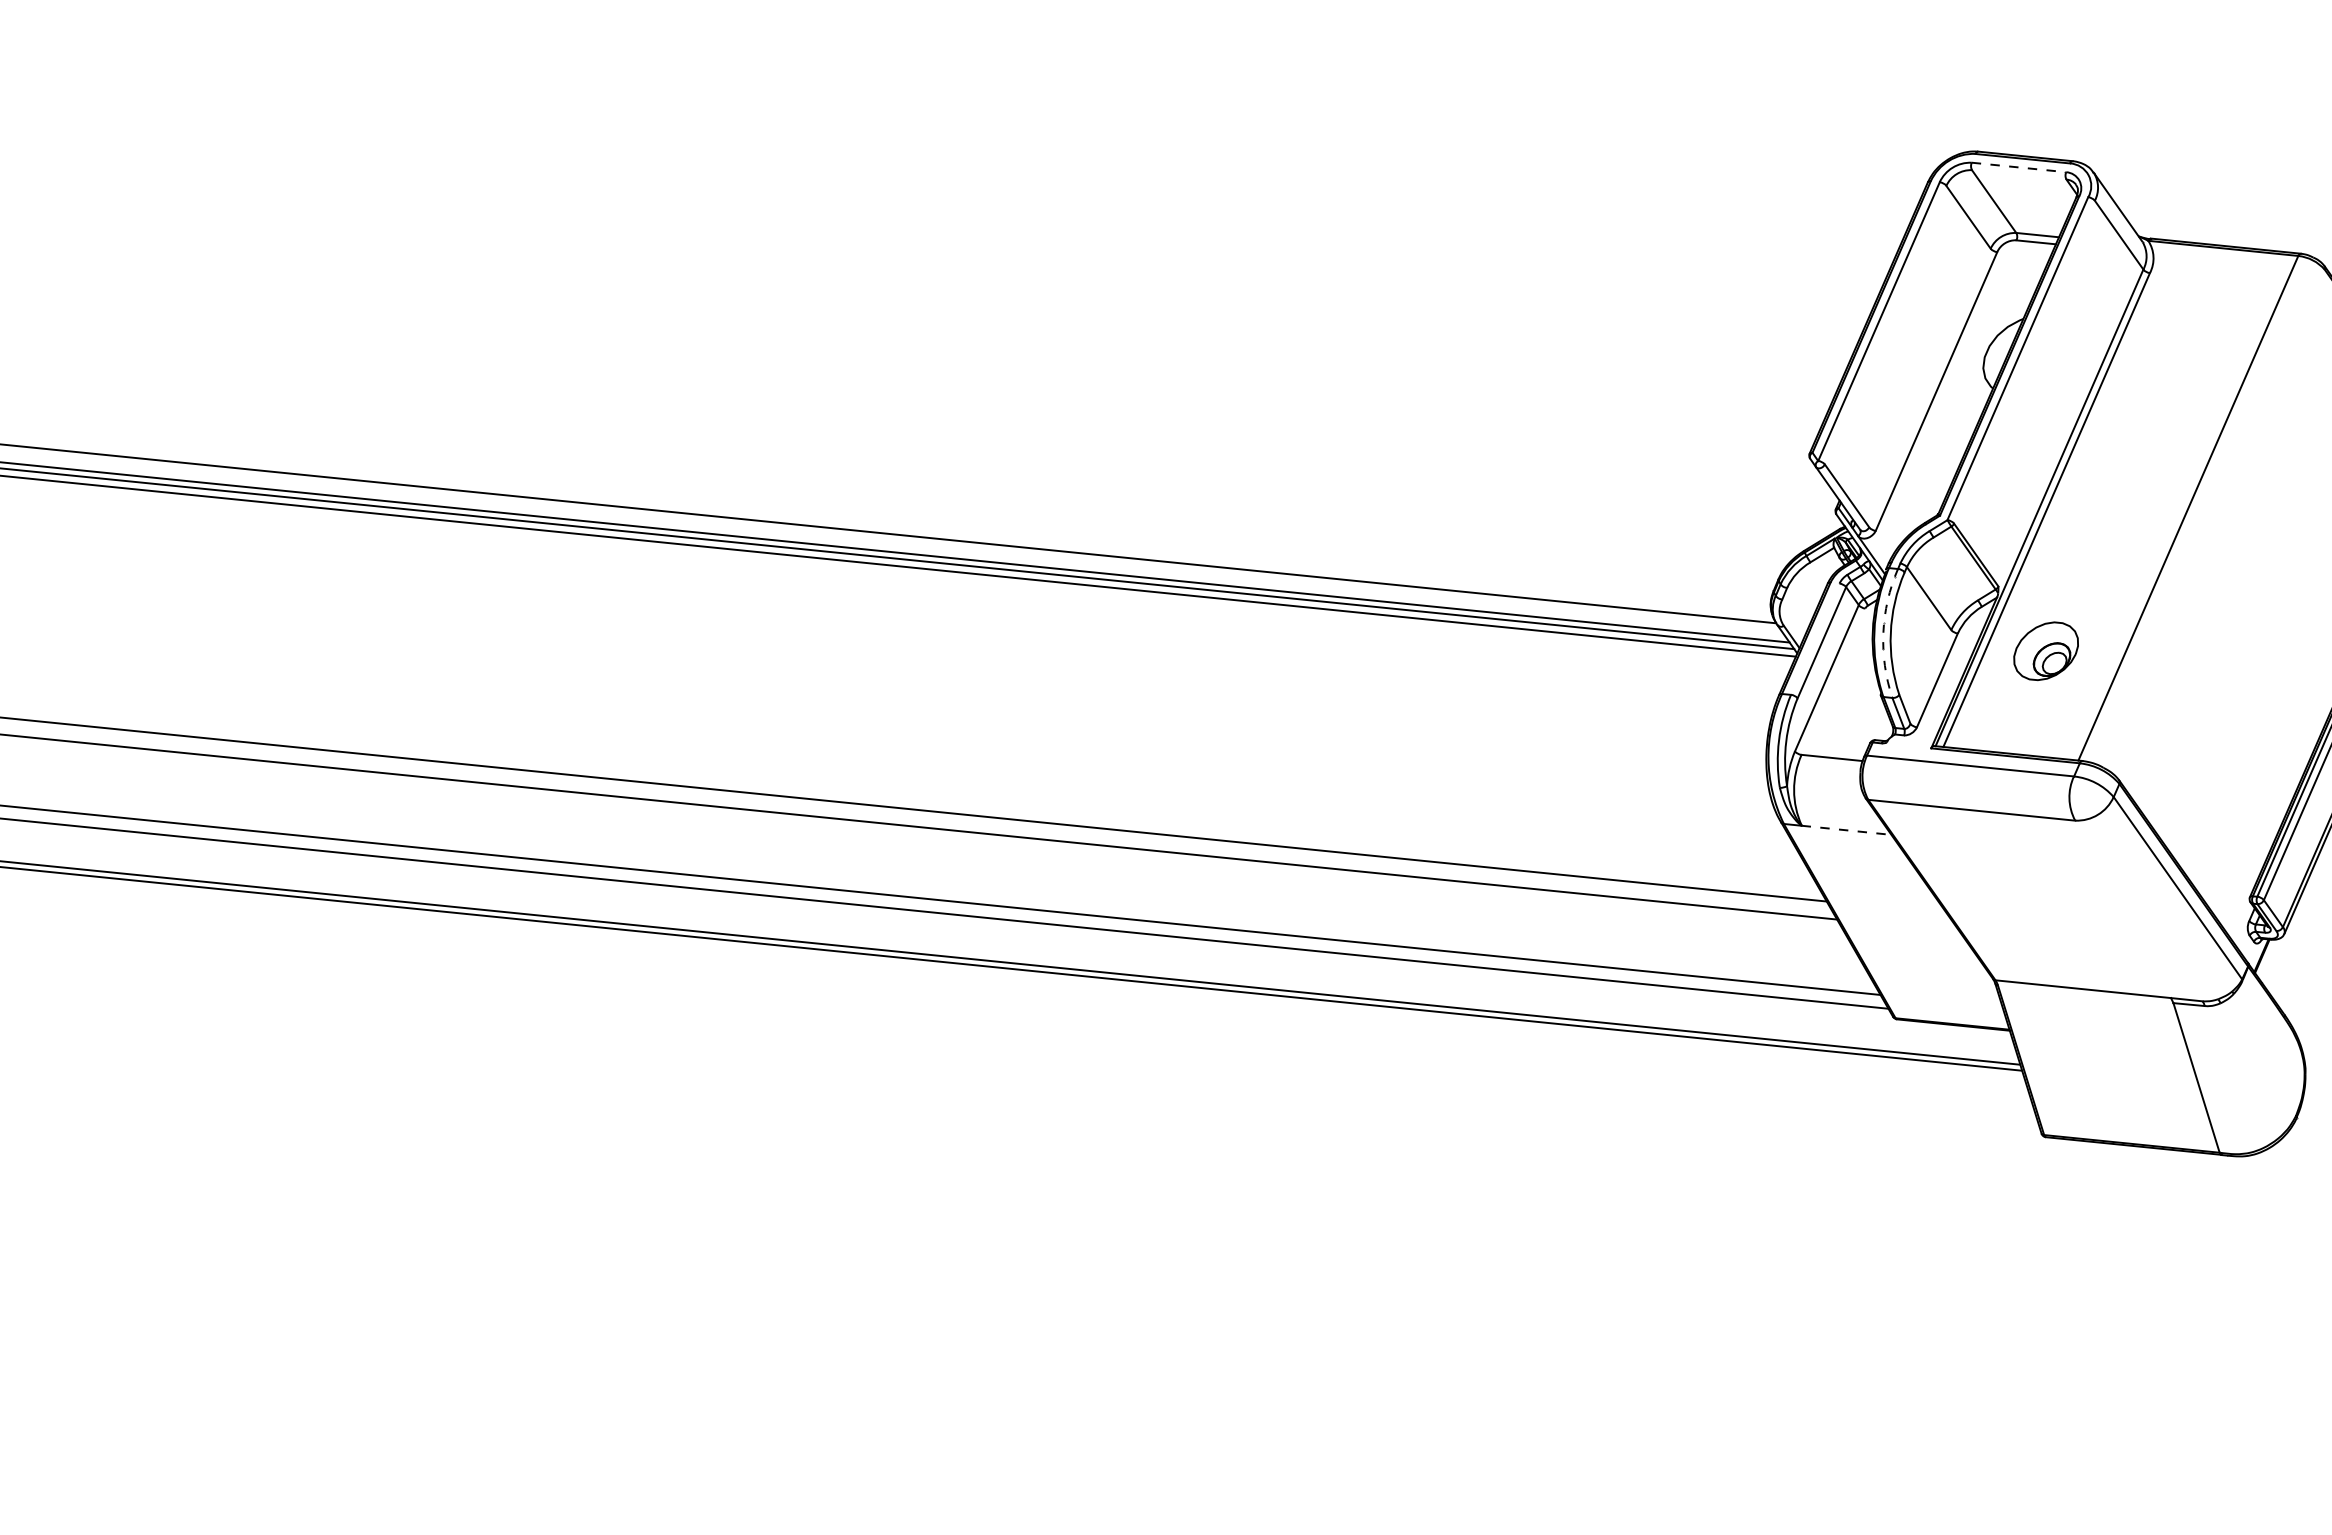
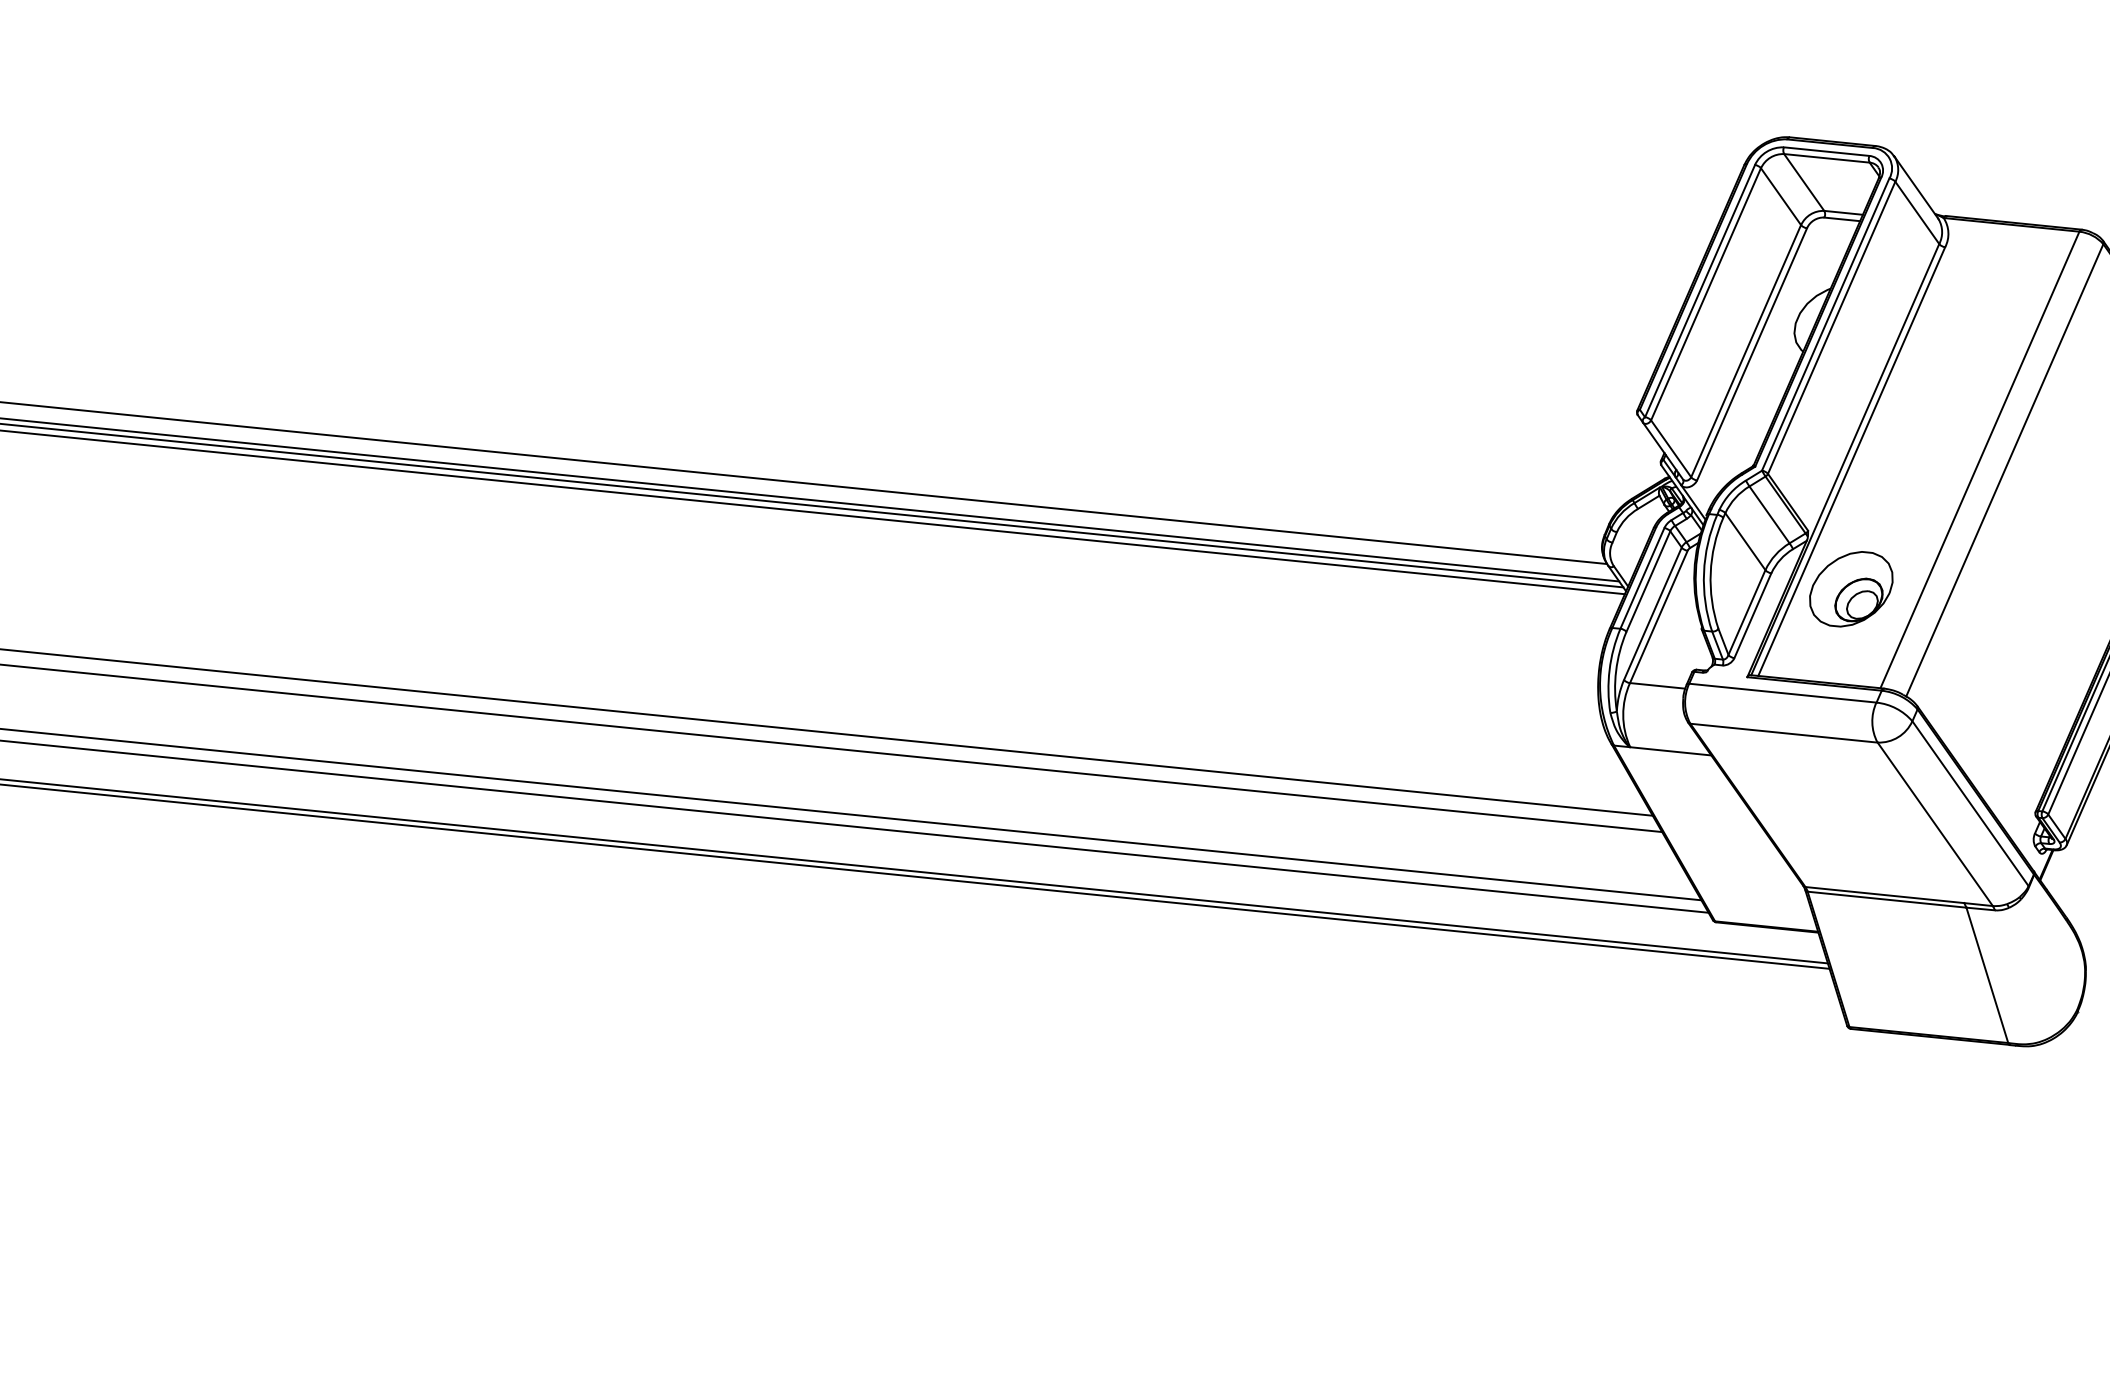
line: (2019, 167) -> (1827, 151), dashed -> solid
line: (2018, 174) -> (1826, 158), added
line: (1885, 324) -> (1705, 293), added
line: (2024, 361) -> (1831, 327), added
line: (1929, 387) -> (1745, 350), added
line: (2215, 519) -> (2004, 470), added
line: (1955, 568) -> (1769, 514), added
arc: (1883, 632) -> (1704, 572), dashed -> solid
line: (1815, 638) -> (1642, 577), added
part: (2045, 651) -> (1850, 589), size x1.43
line: (1930, 676) -> (1746, 612), added
line: (1833, 681) -> (1658, 616), added
line: (1847, 830) -> (1671, 751), dashed -> solid
line: (2138, 910) -> (1934, 823), added
line: (2085, 994) -> (1886, 899), added

